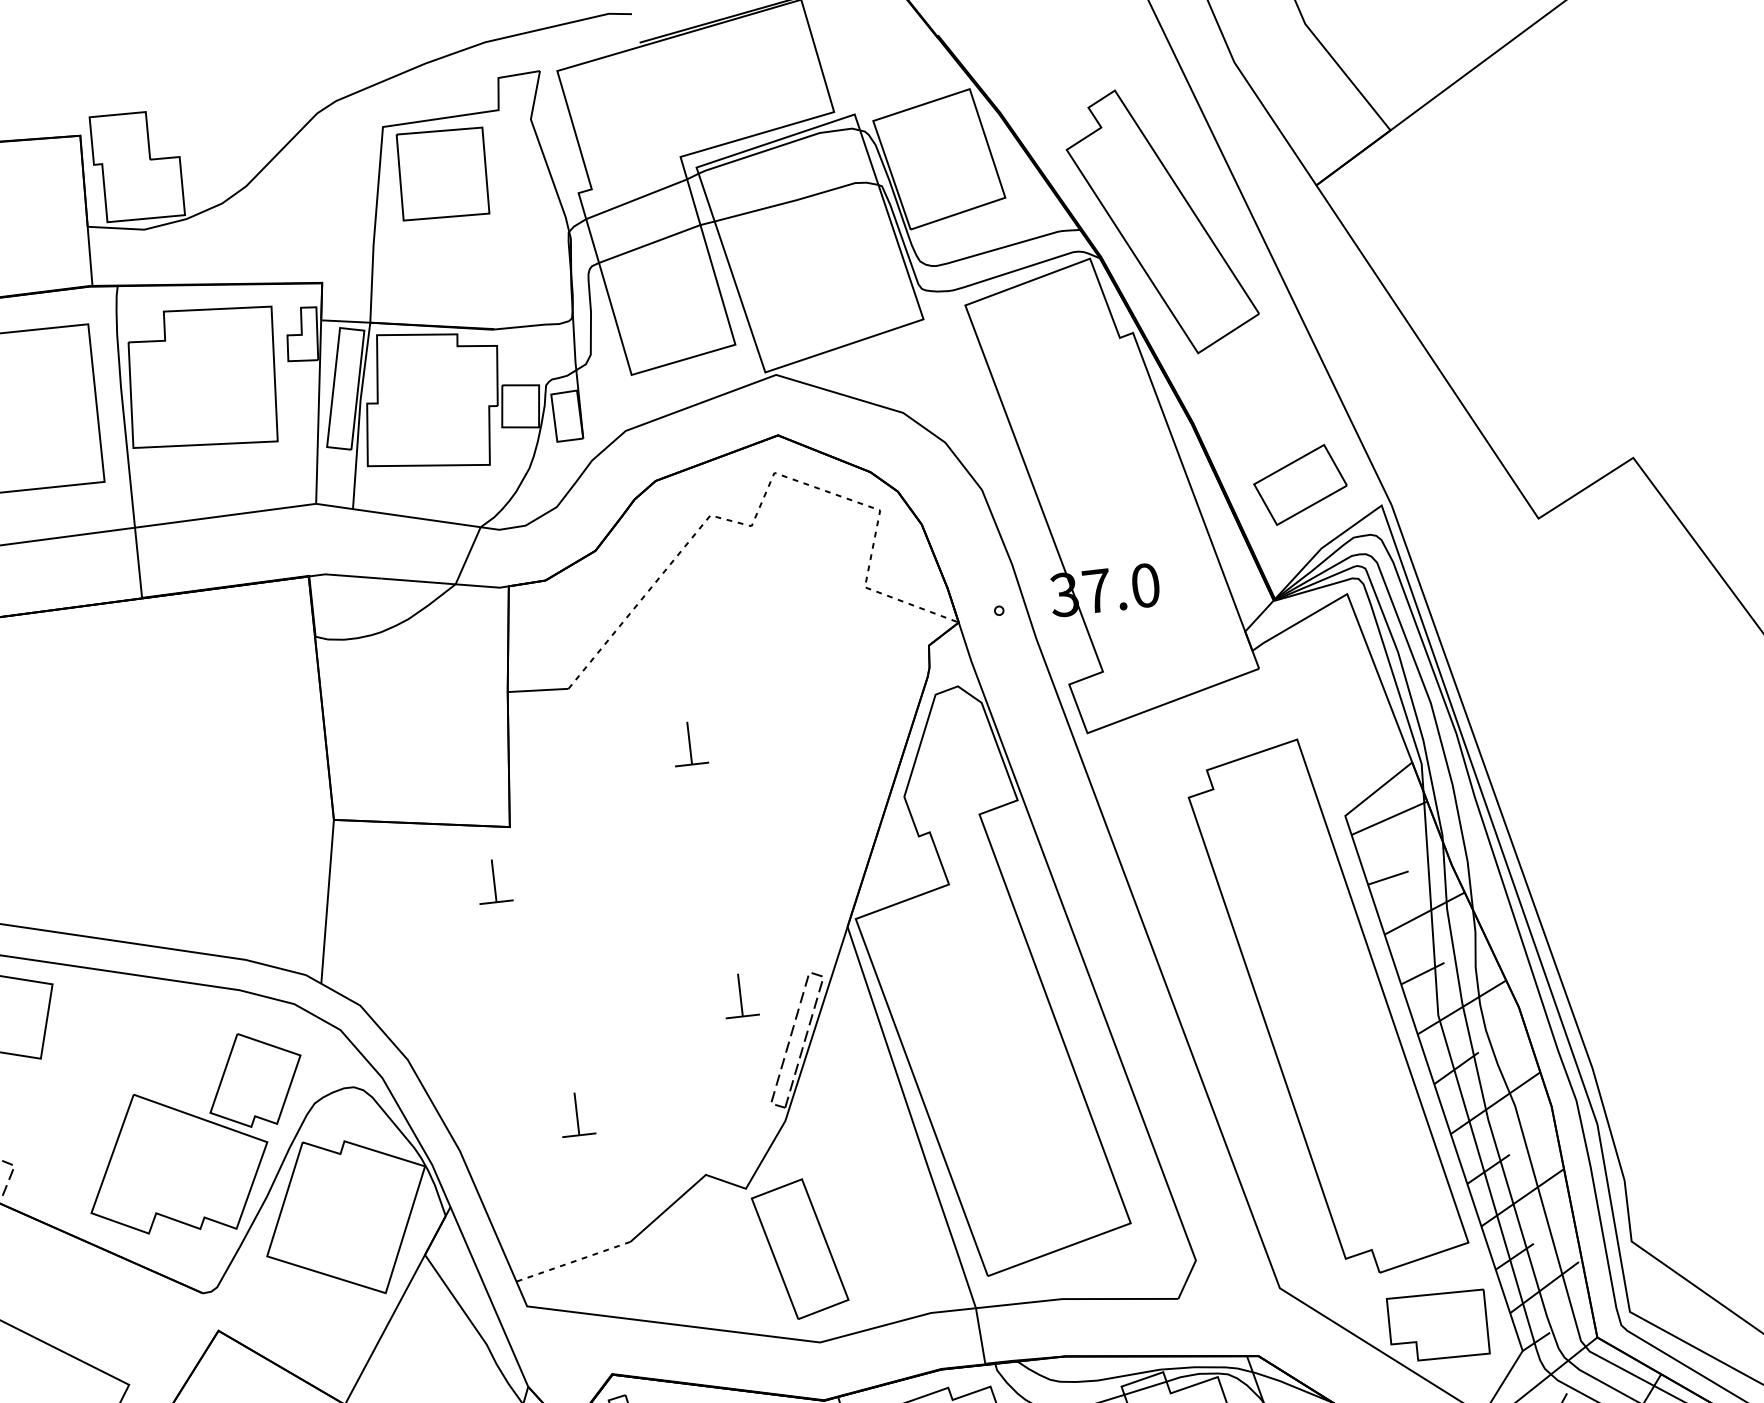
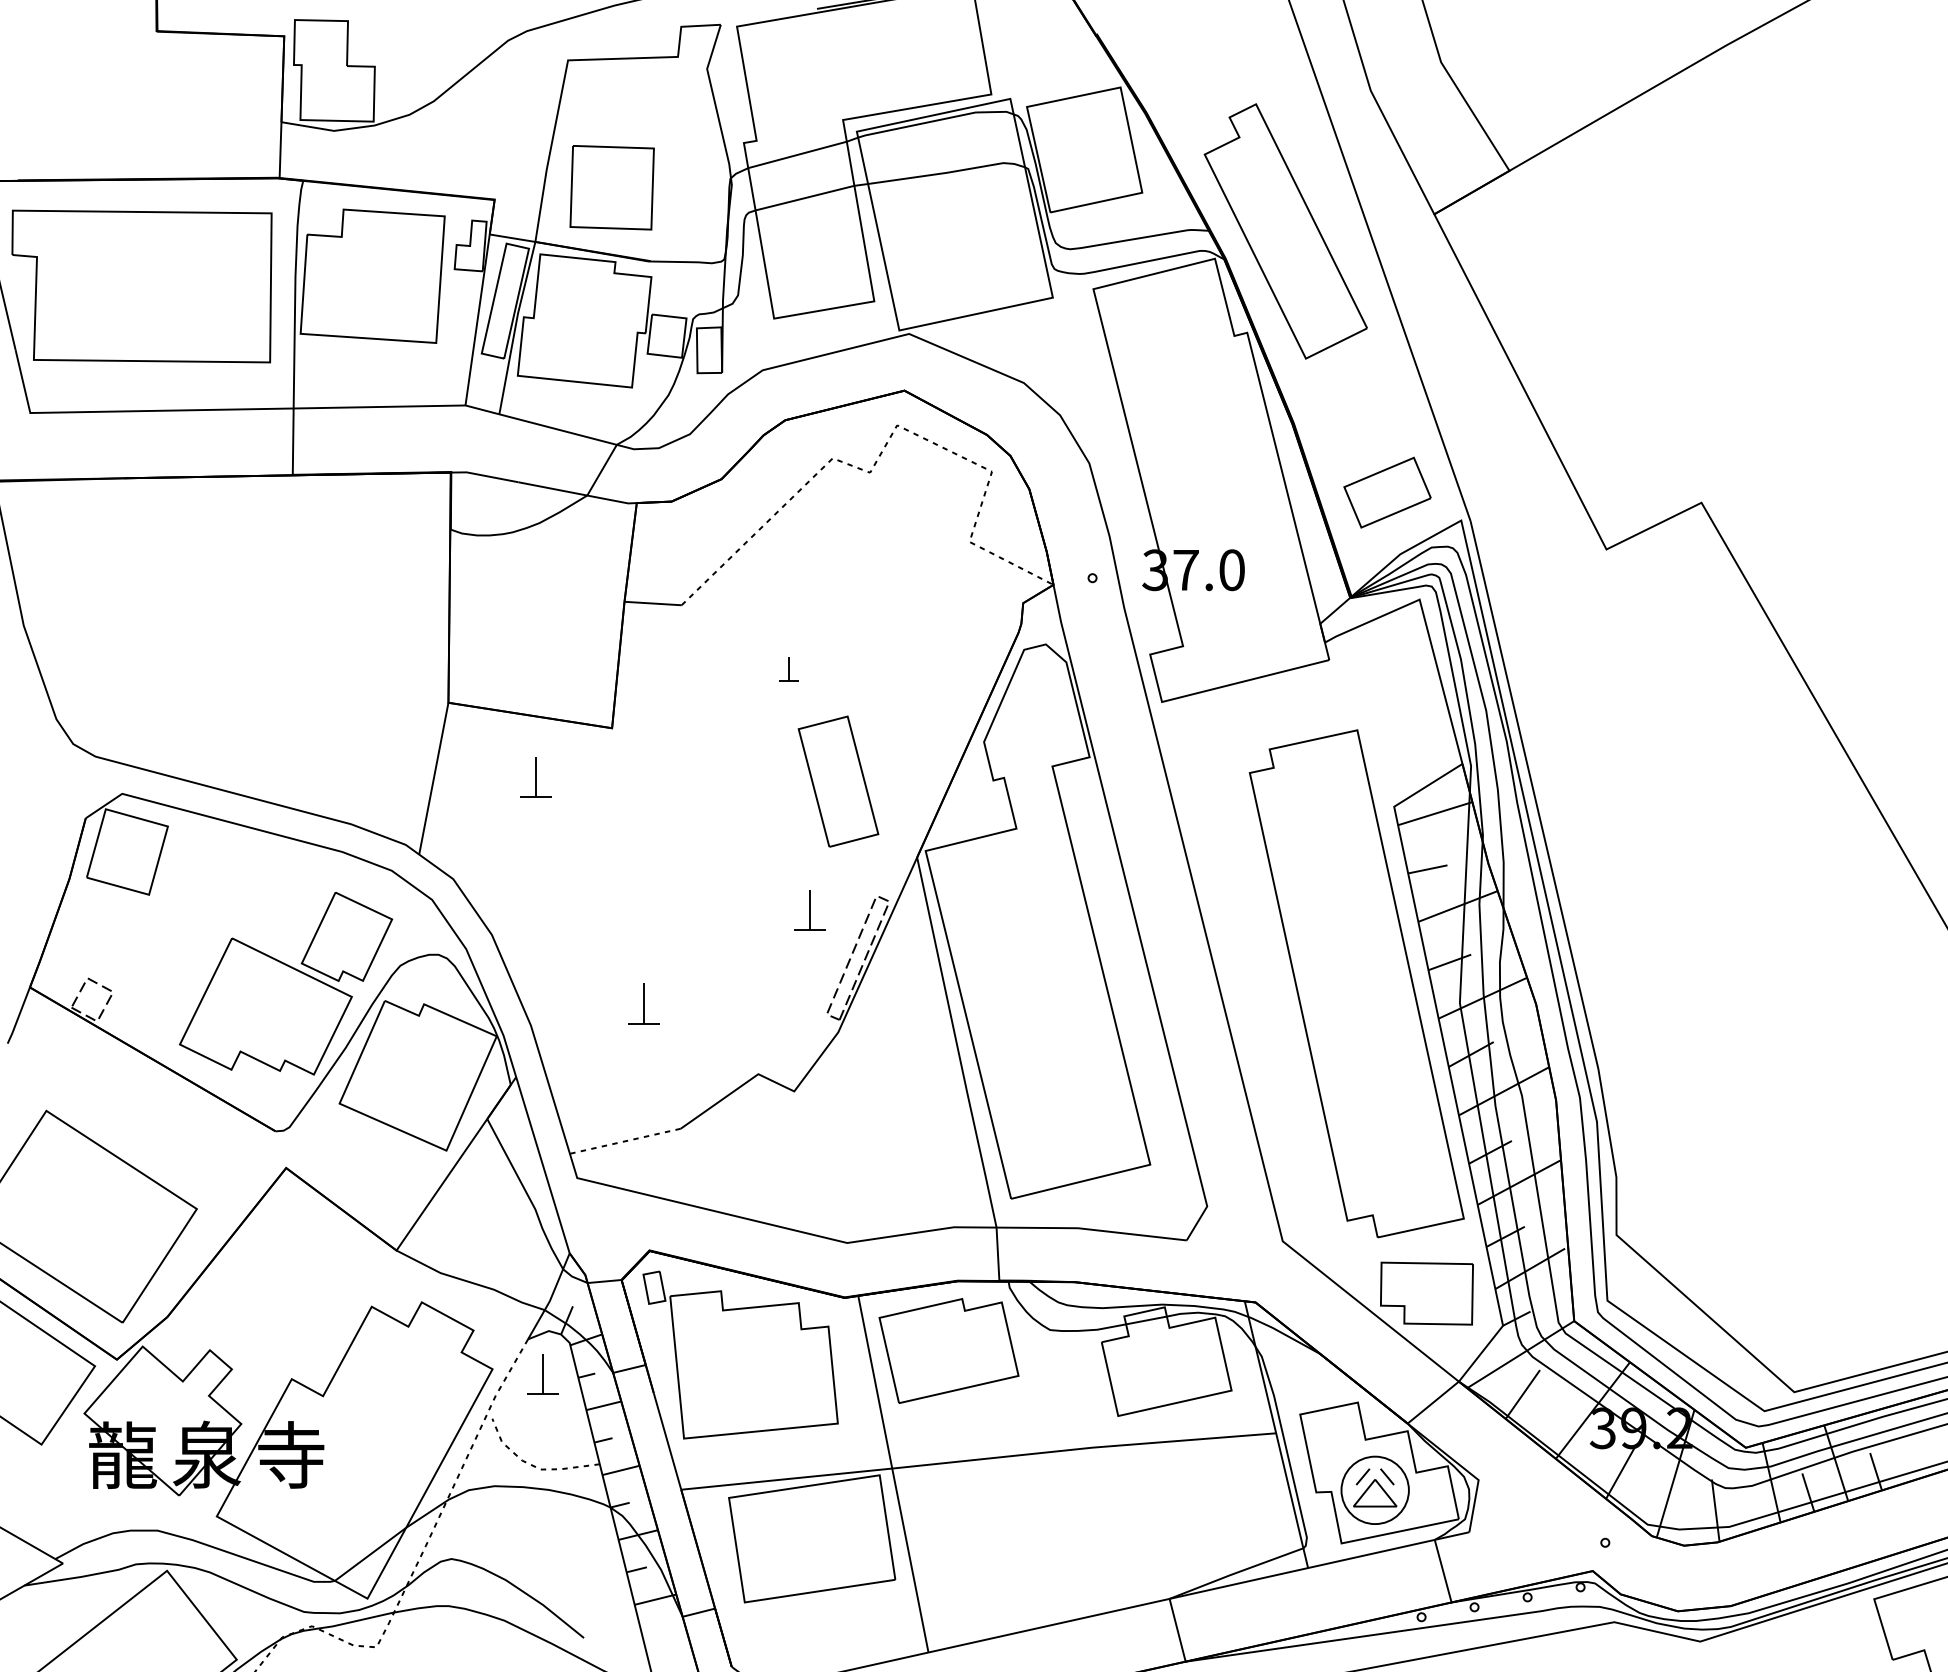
part: (442, 173) -> (611, 187), moved
part: (689, 743) -> (788, 669), size x0.6
part: (493, 881) -> (535, 777), moved
part: (800, 1248) -> (838, 781), moved

